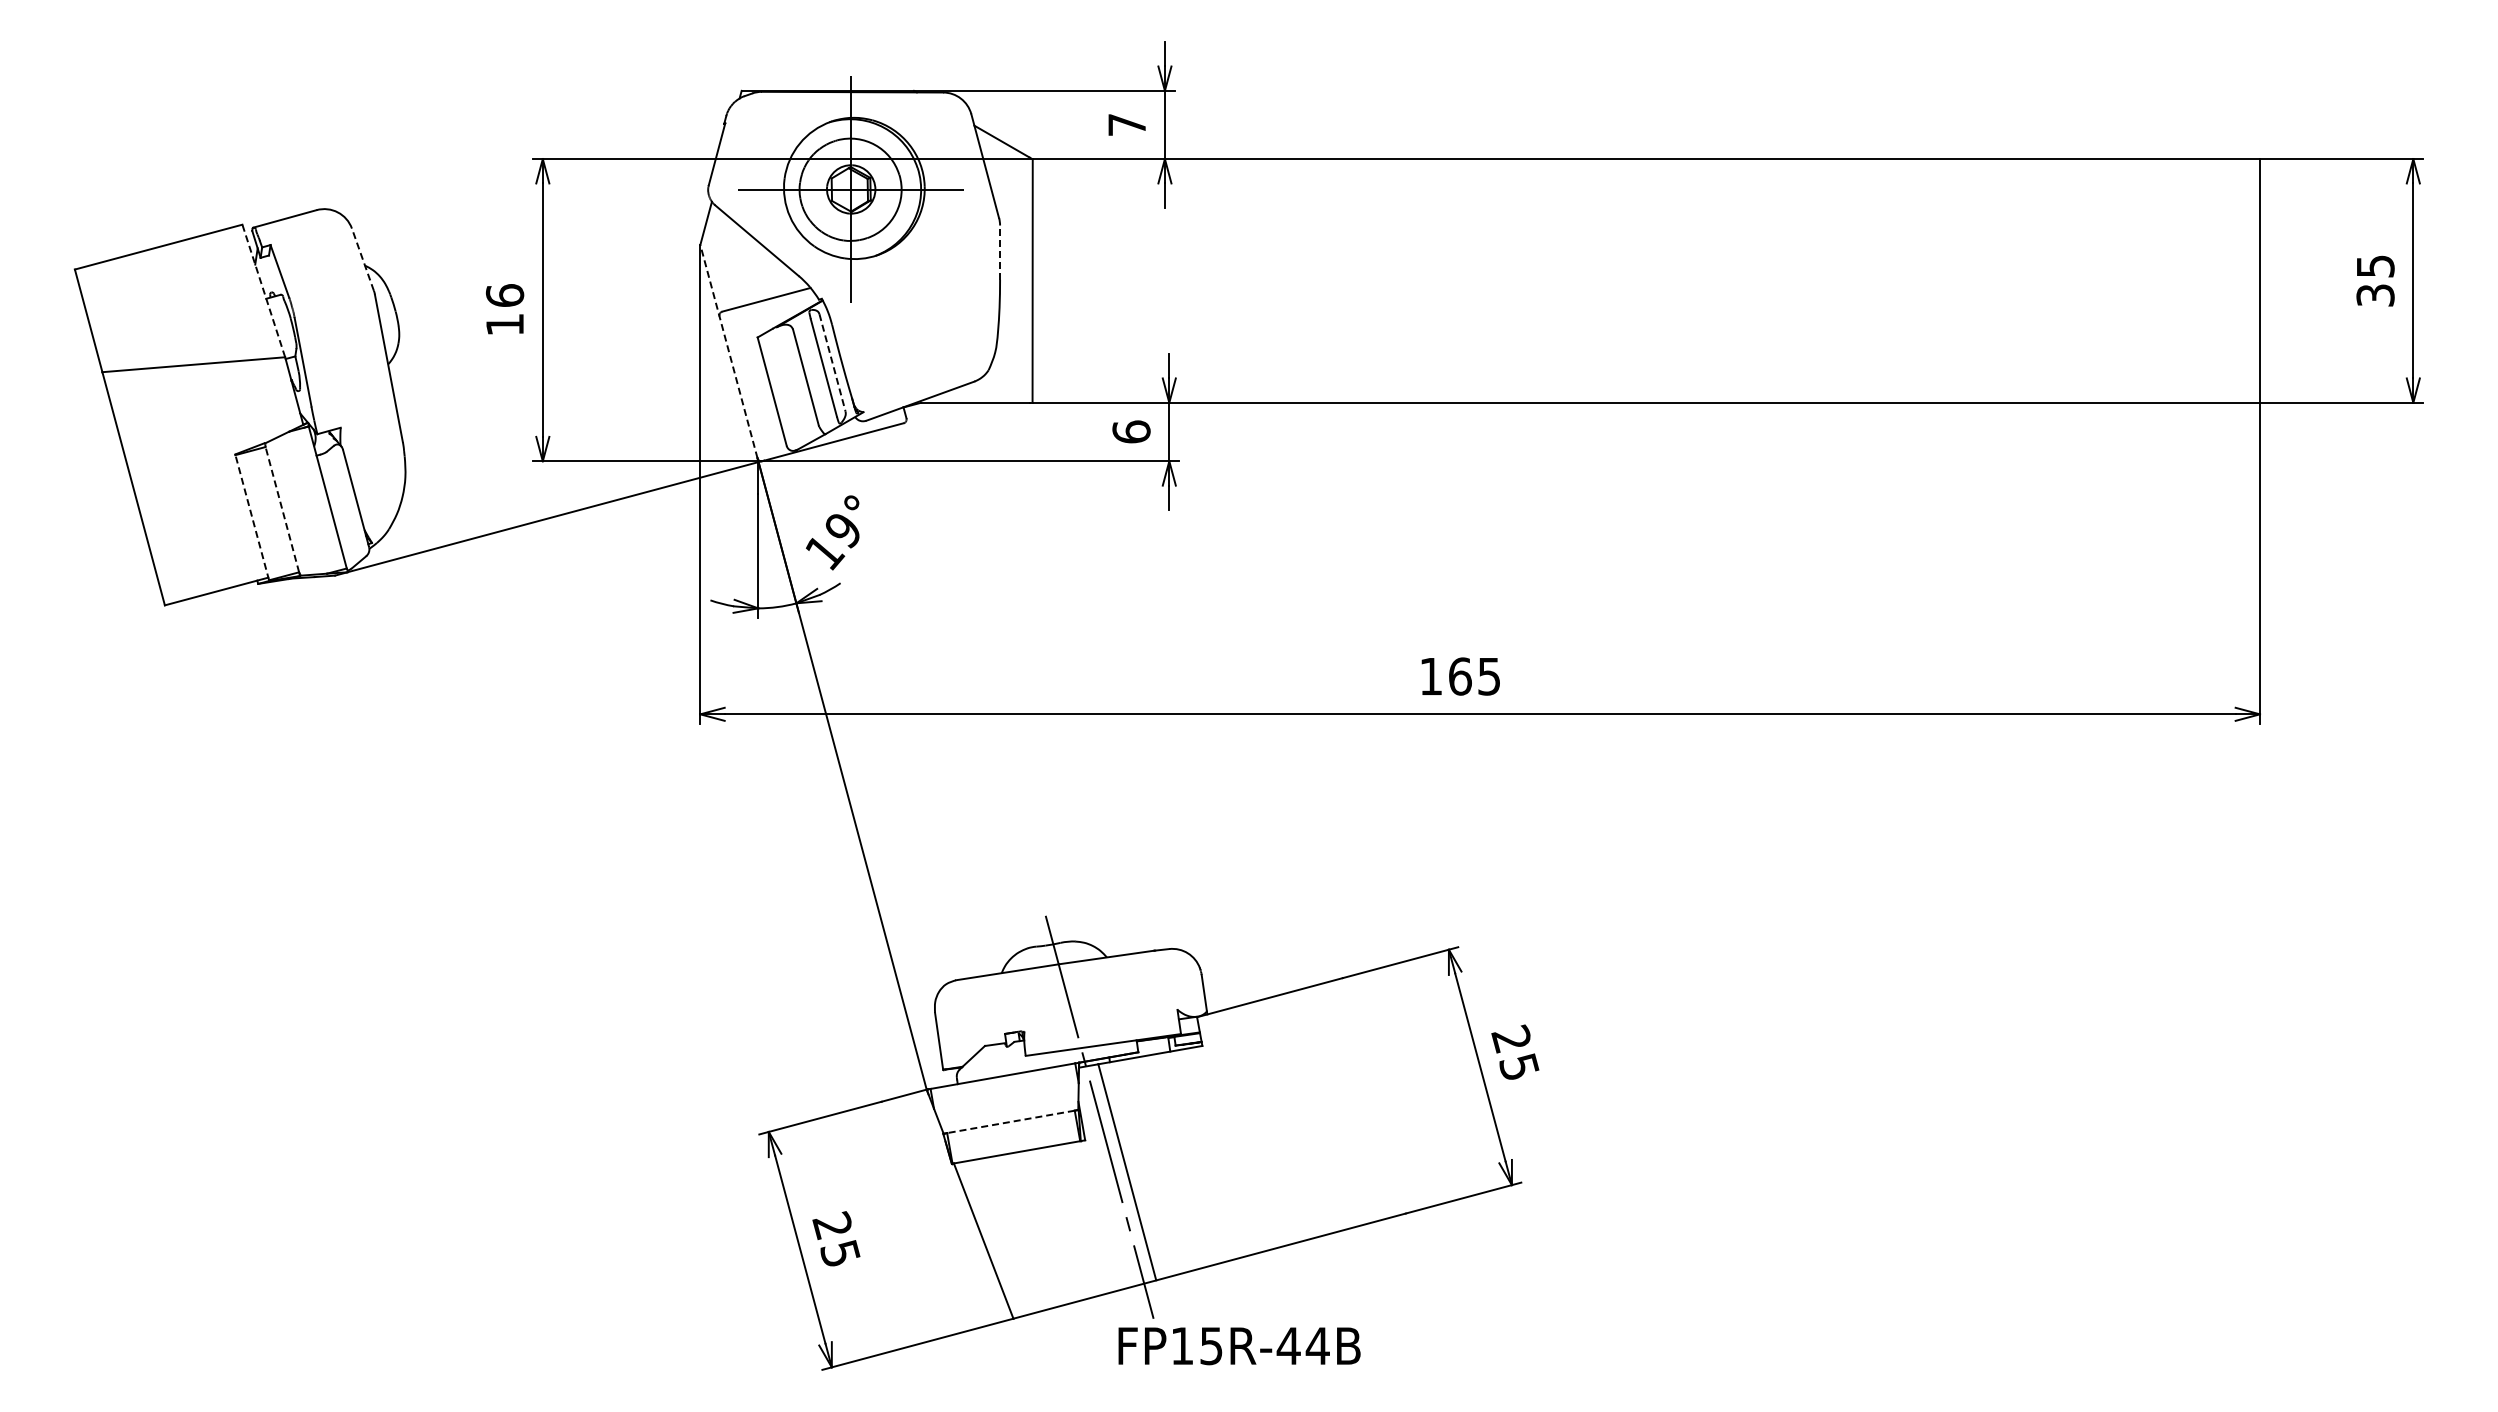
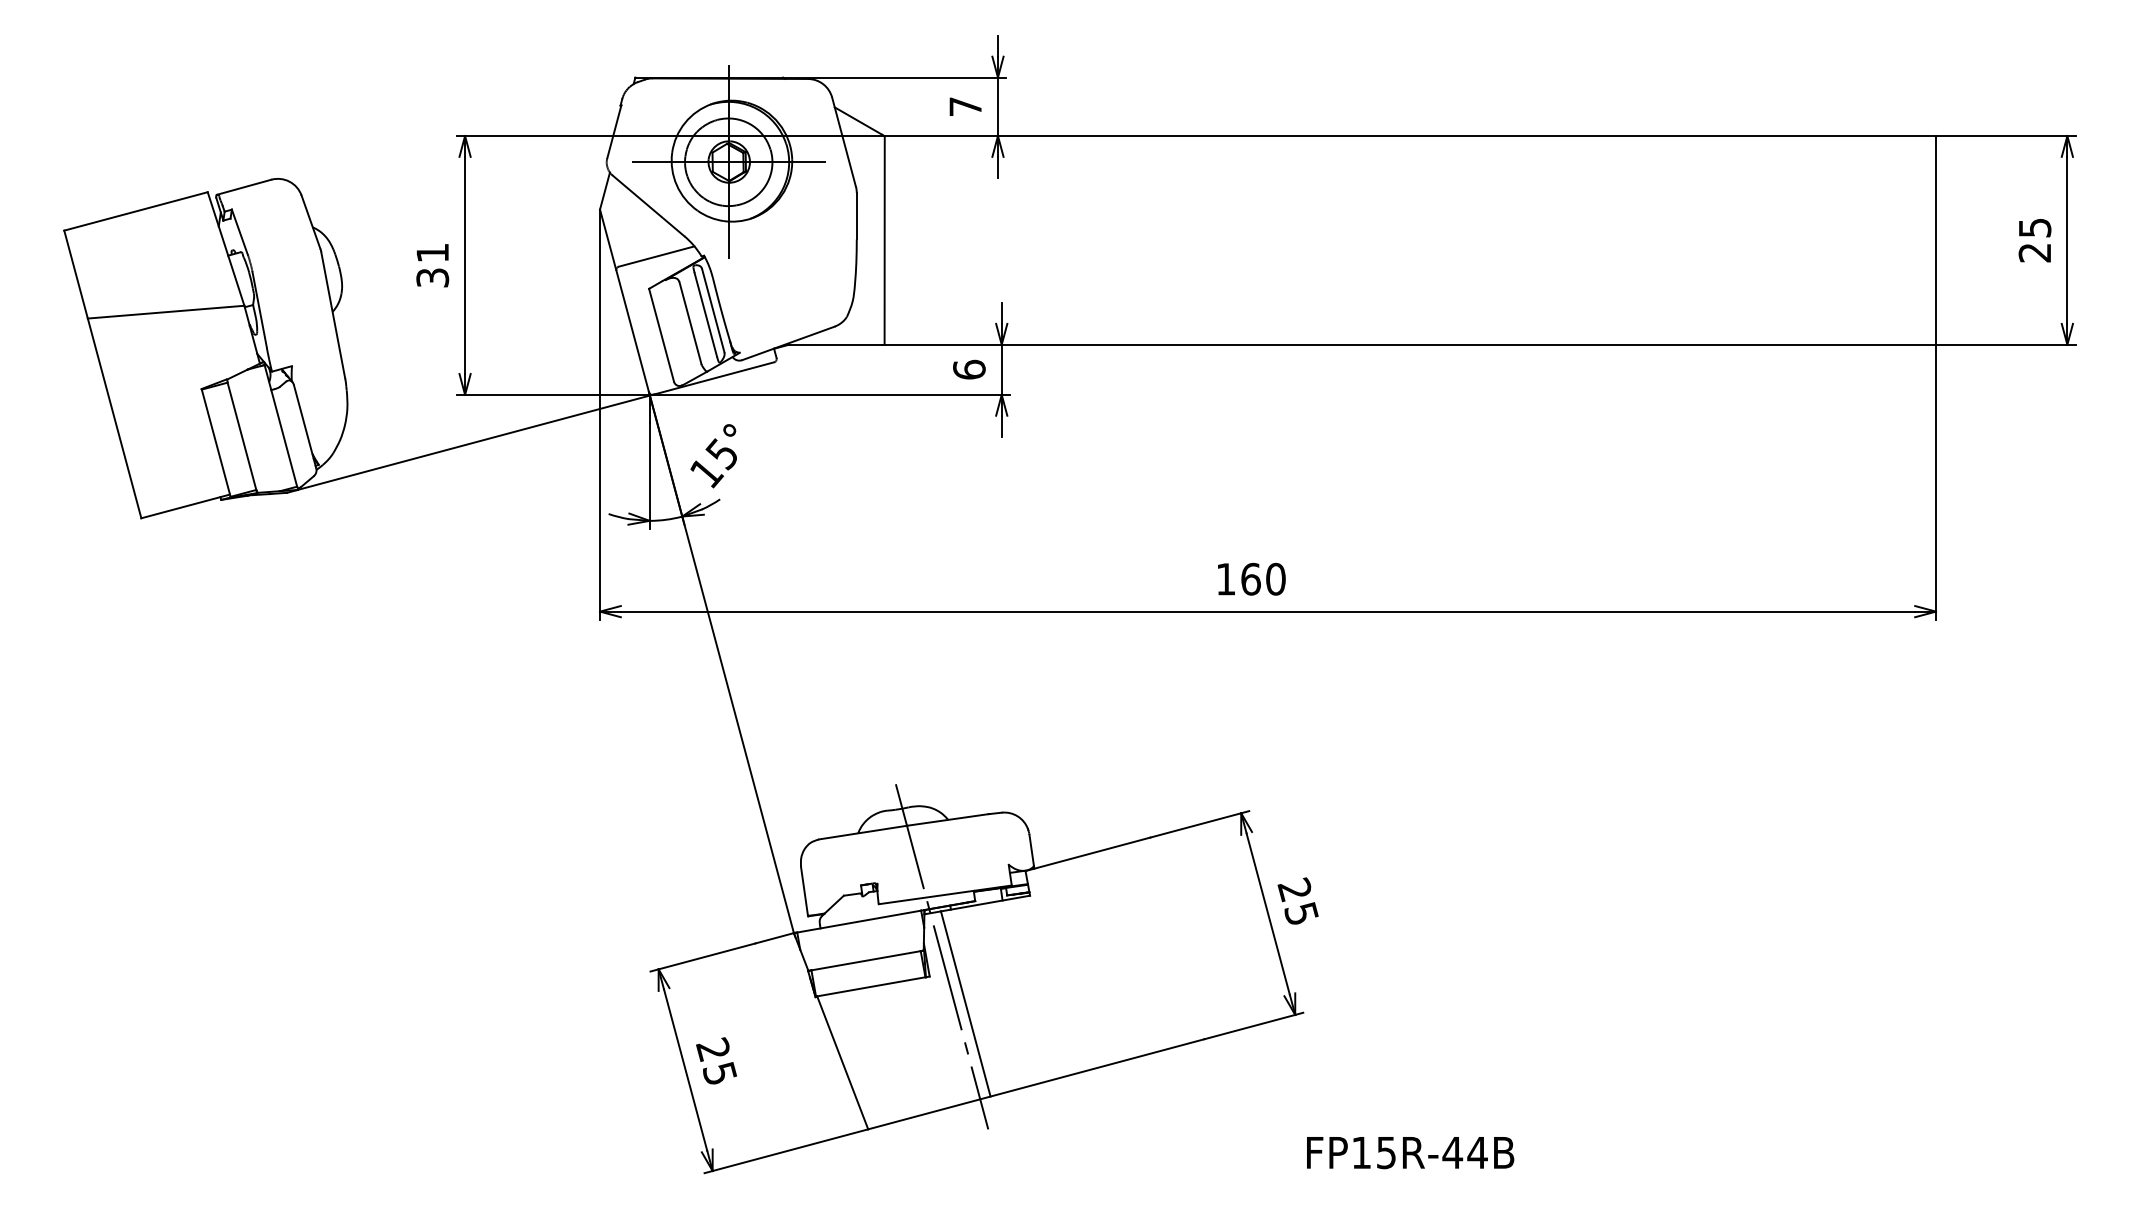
line: (1000, 252) -> (857, 216), dashed -> solid
line: (362, 259) -> (310, 222), dashed -> solid
line: (263, 290) -> (225, 248), dashed -> solid
text: (2375, 295) -> (2034, 252), 35 -> 25
text: (504, 309) -> (432, 264), 16 -> 31
line: (728, 351) -> (624, 300), dashed -> solid
line: (832, 363) -> (713, 311), dashed -> solid
line: (282, 509) -> (242, 436), dashed -> solid
line: (252, 517) -> (216, 443), dashed -> solid
text: (841, 530) -> (720, 454), 19° -> 15°
text: (1489, 676) -> (1276, 579), 165 -> 160
line: (1010, 1121) -> (865, 960), dashed -> solid
text: (1239, 1346) -> (1410, 1153), moved

